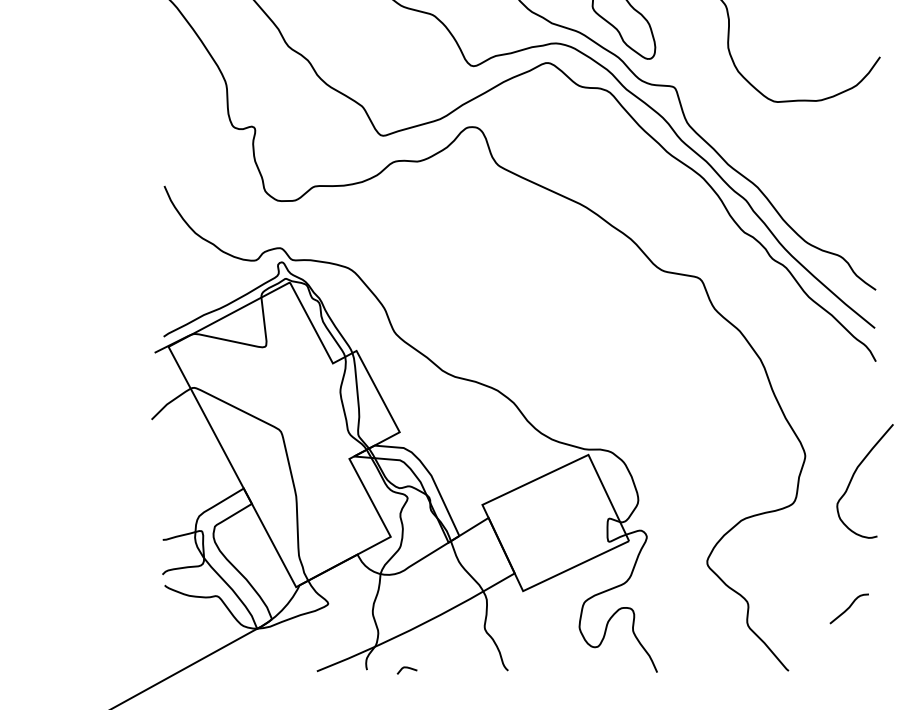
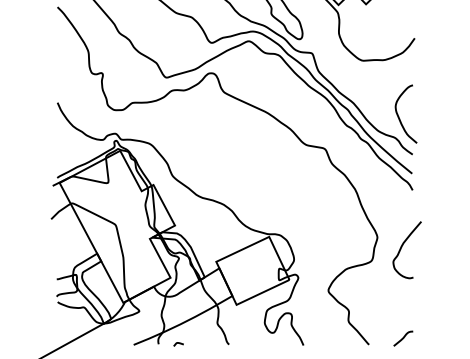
curve: (849, 213) -> (399, 116), added
curve: (849, 608) -> (403, 338), moved

